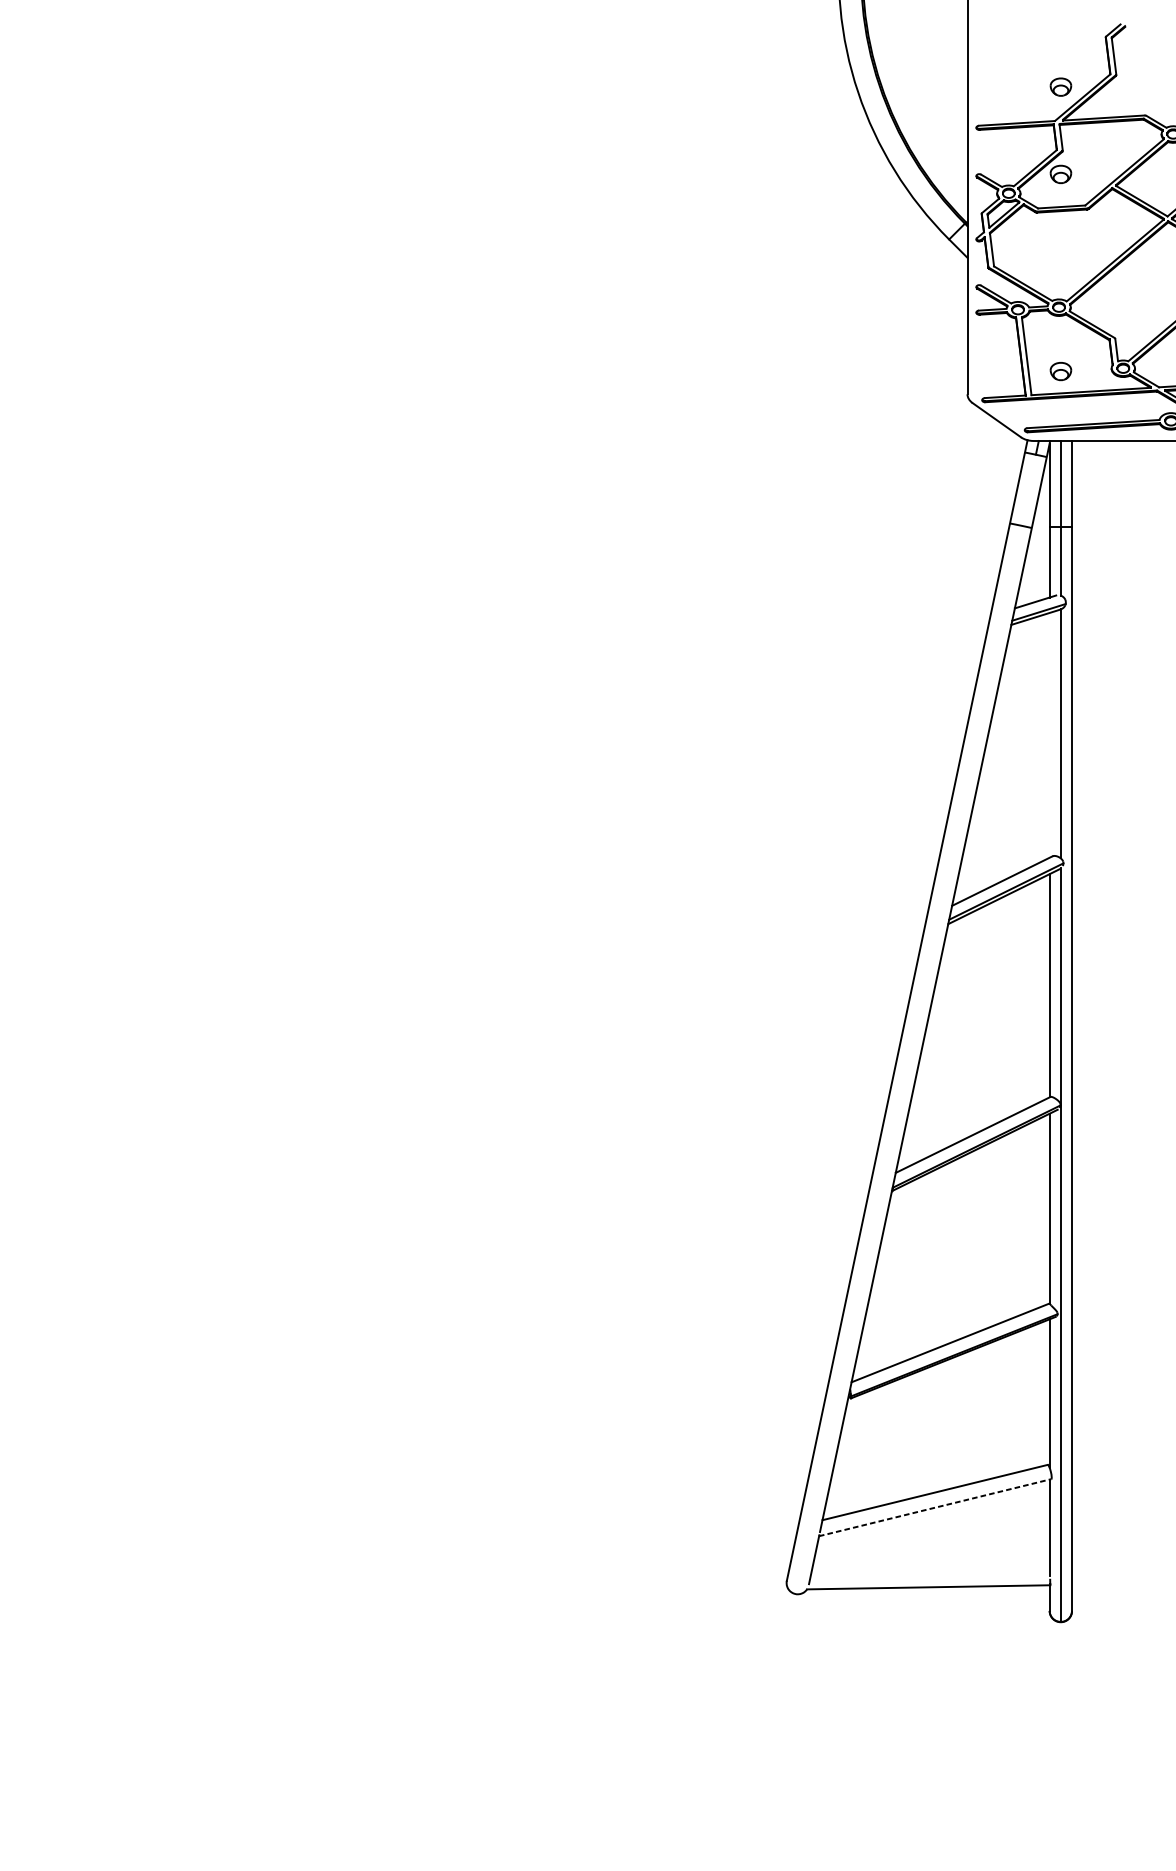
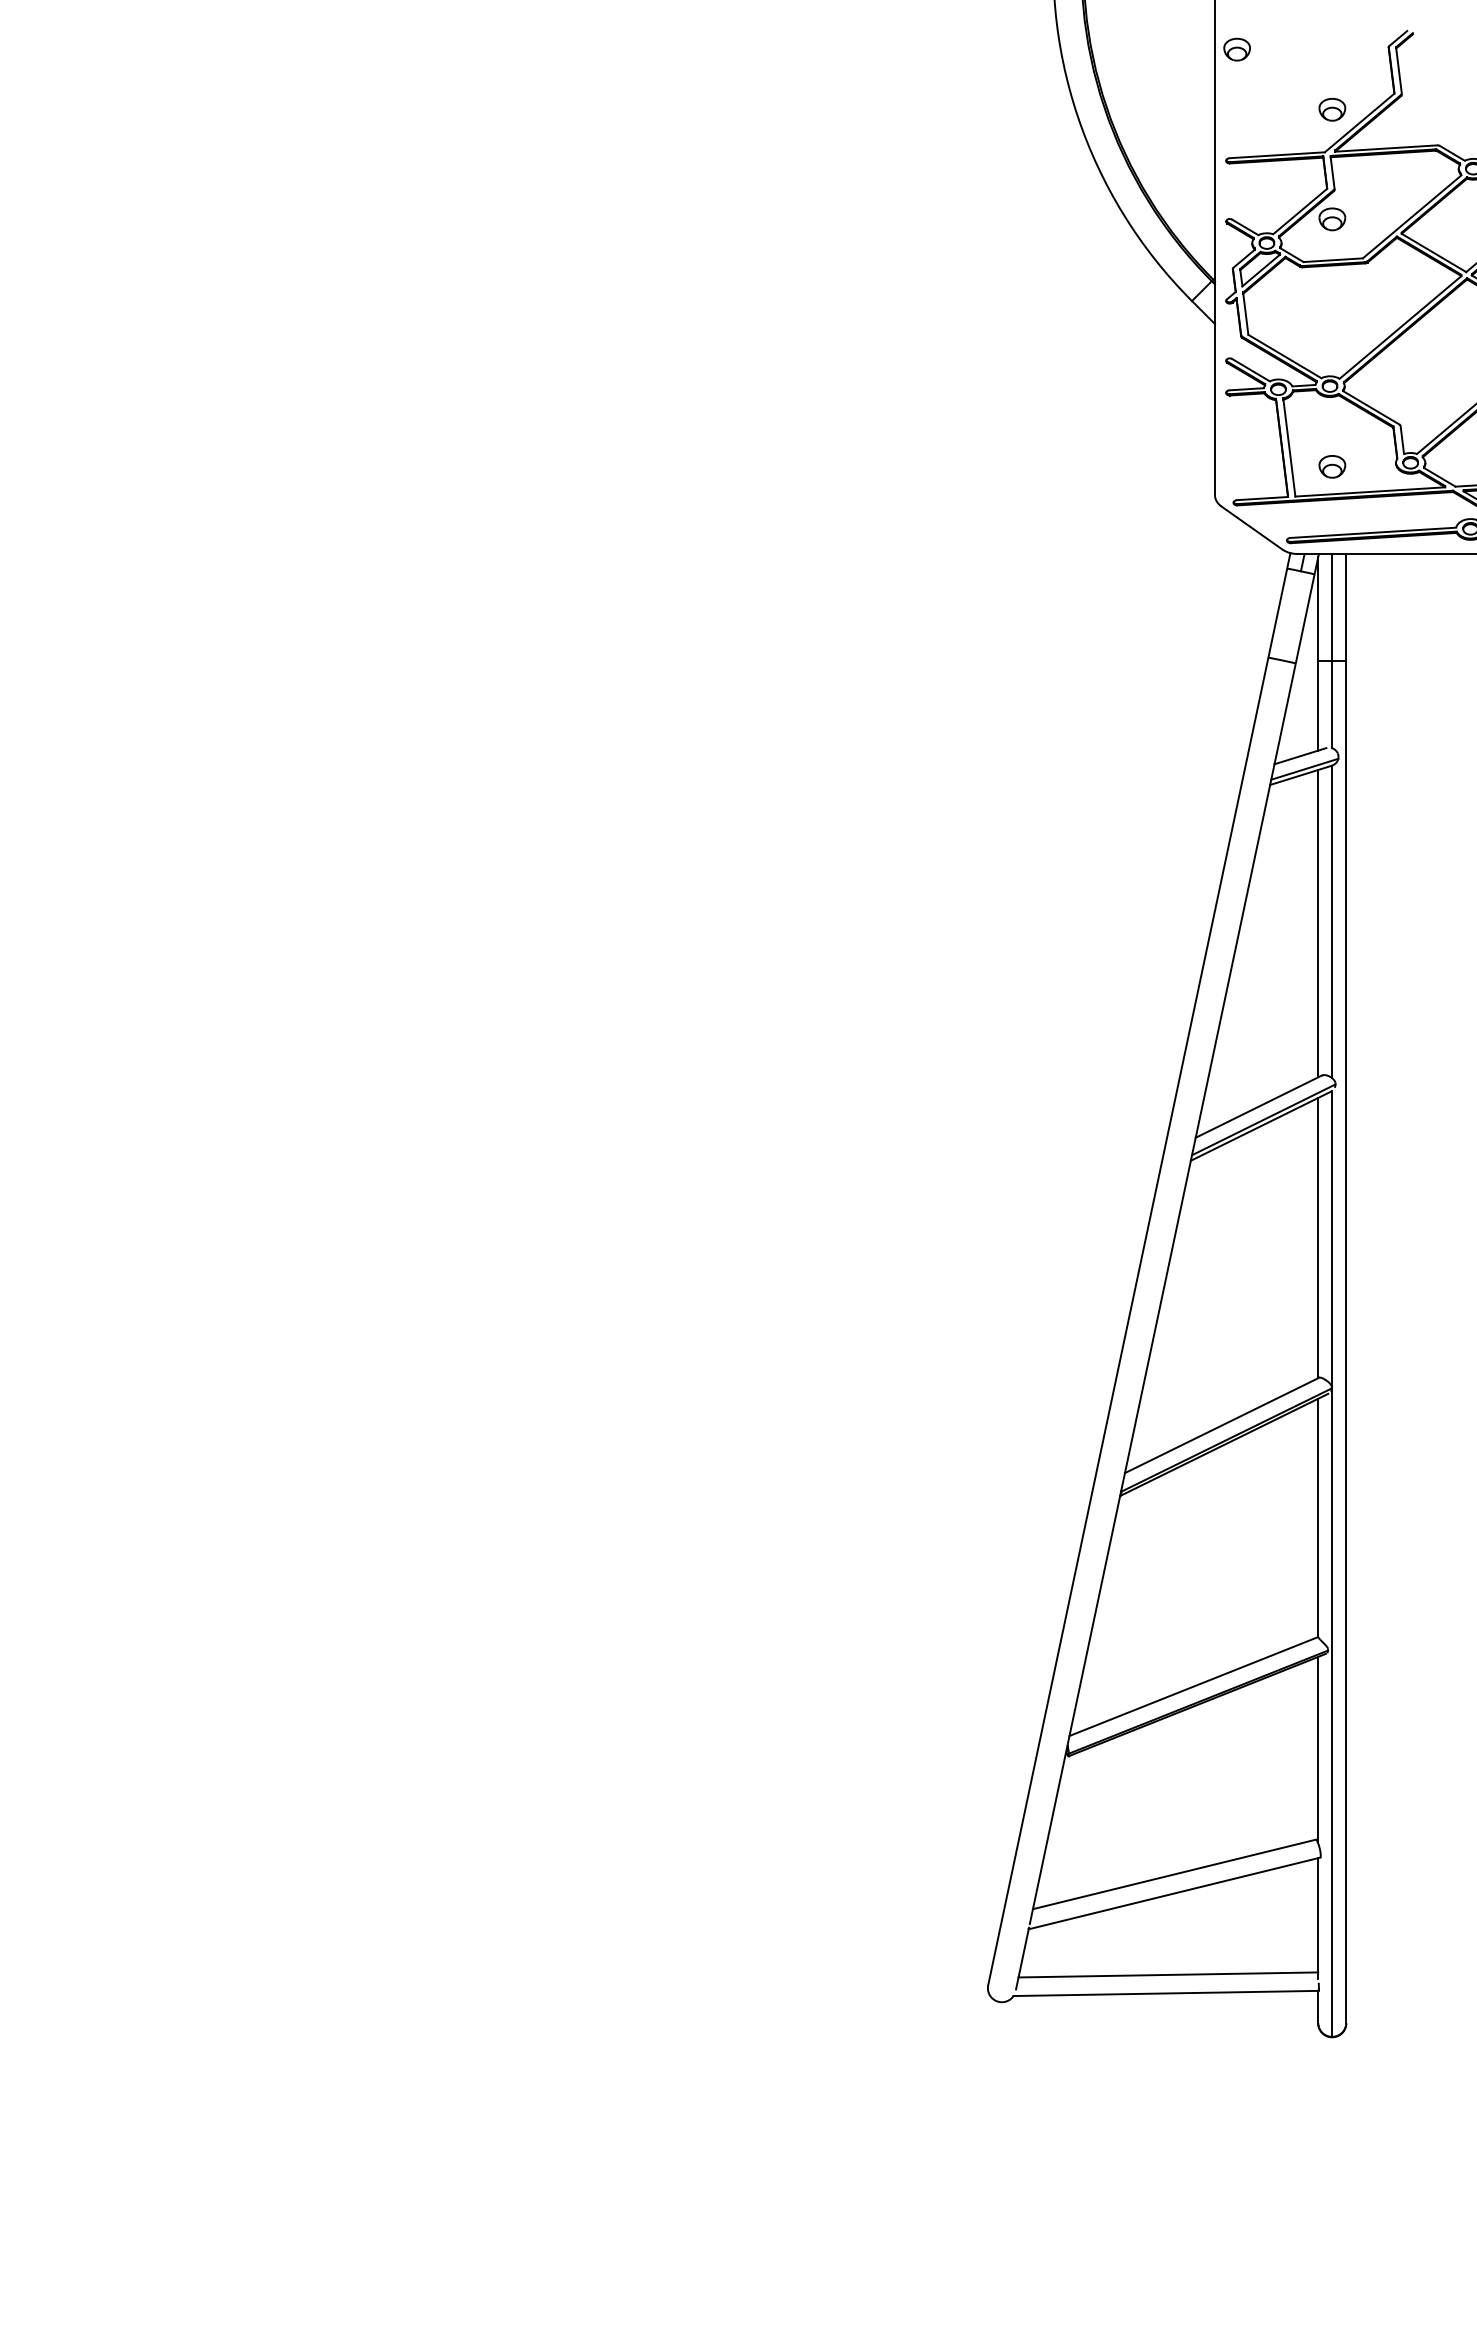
part: (984, 39) -> (1236, 49), added
line: (1049, 735) -> (1318, 923), added
line: (935, 1507) -> (1174, 1893), dashed -> solid
line: (930, 1572) -> (1168, 1974), added

